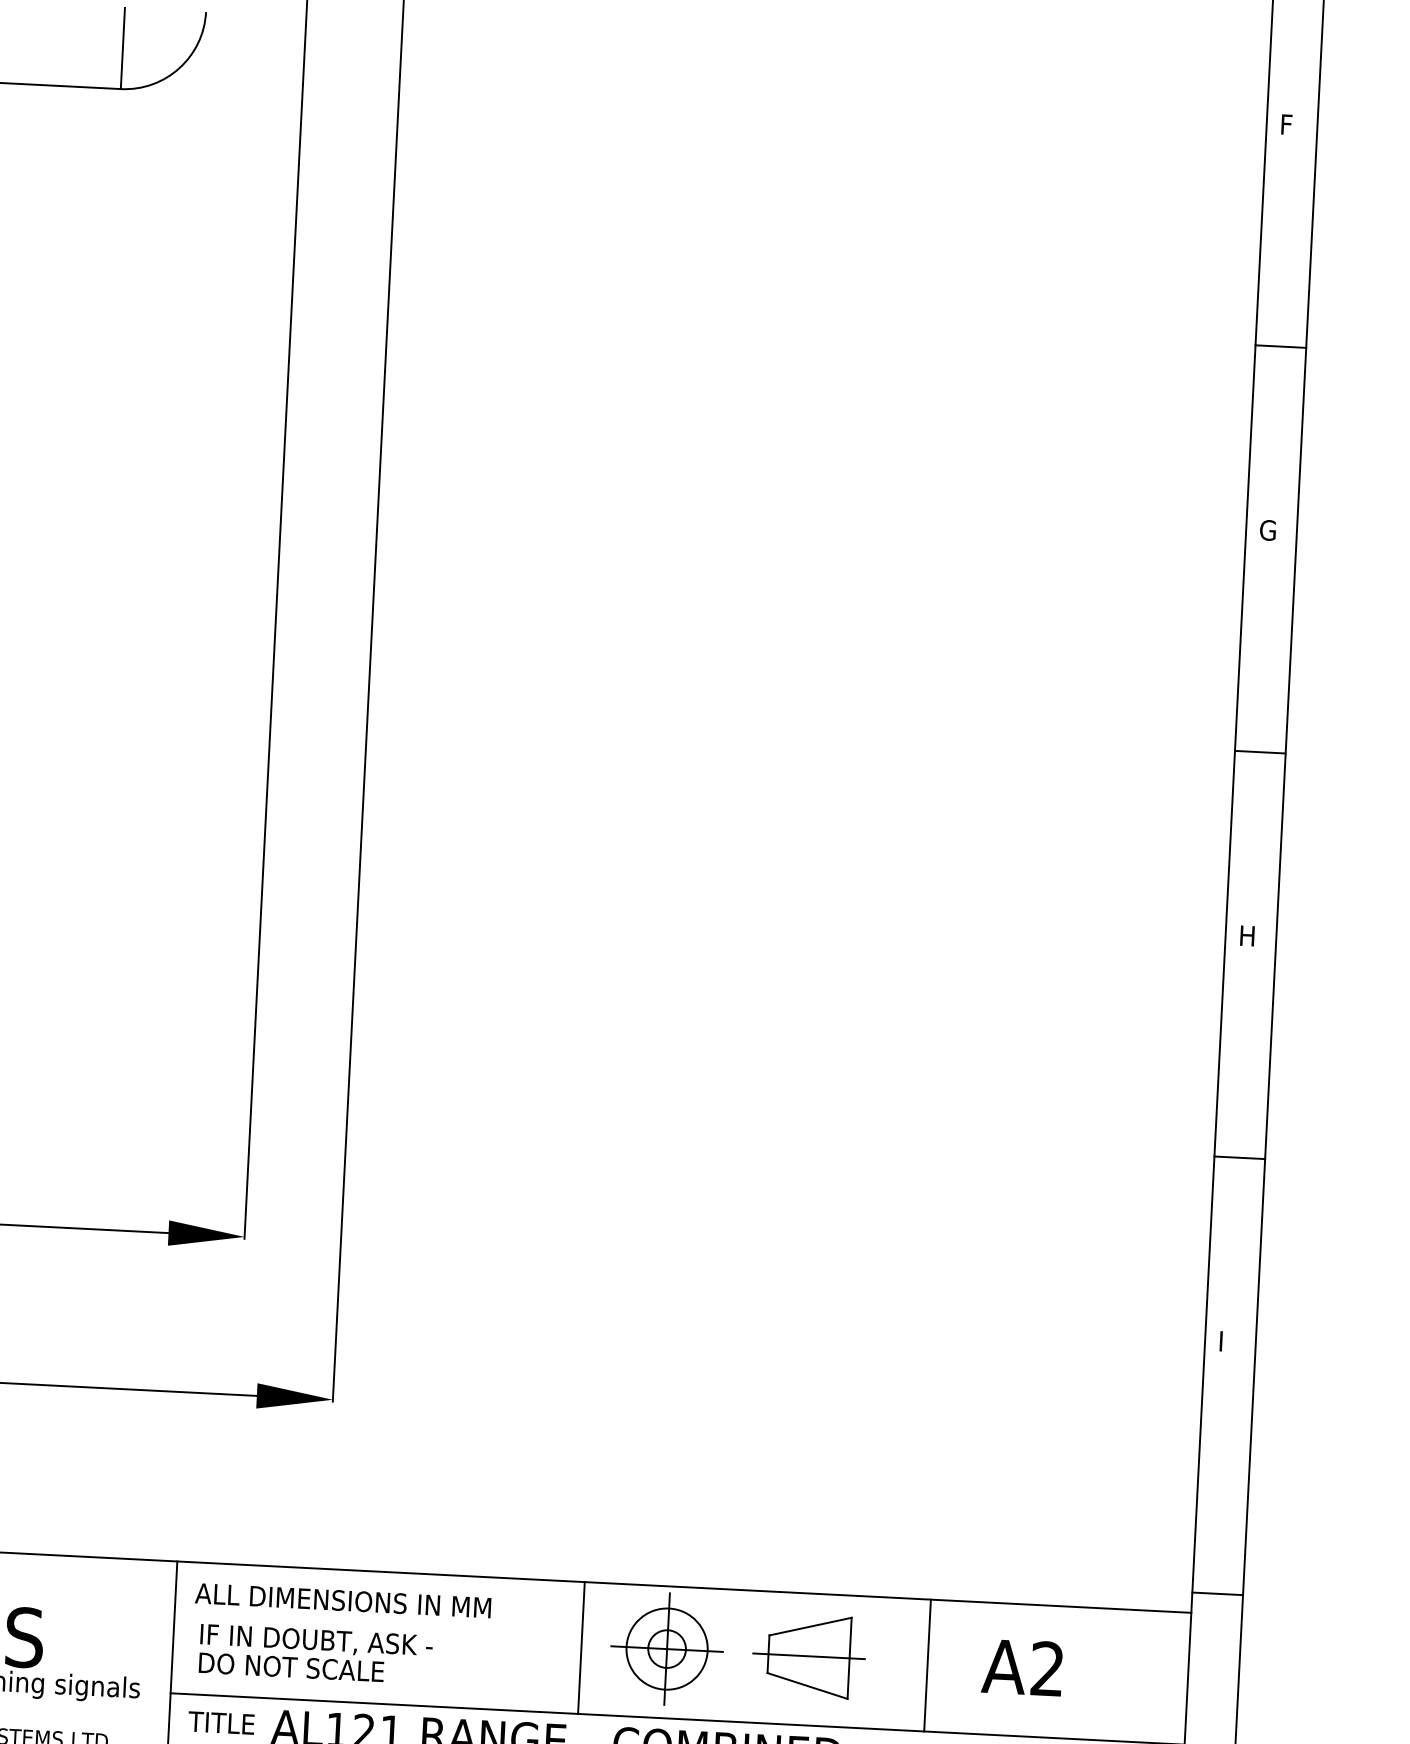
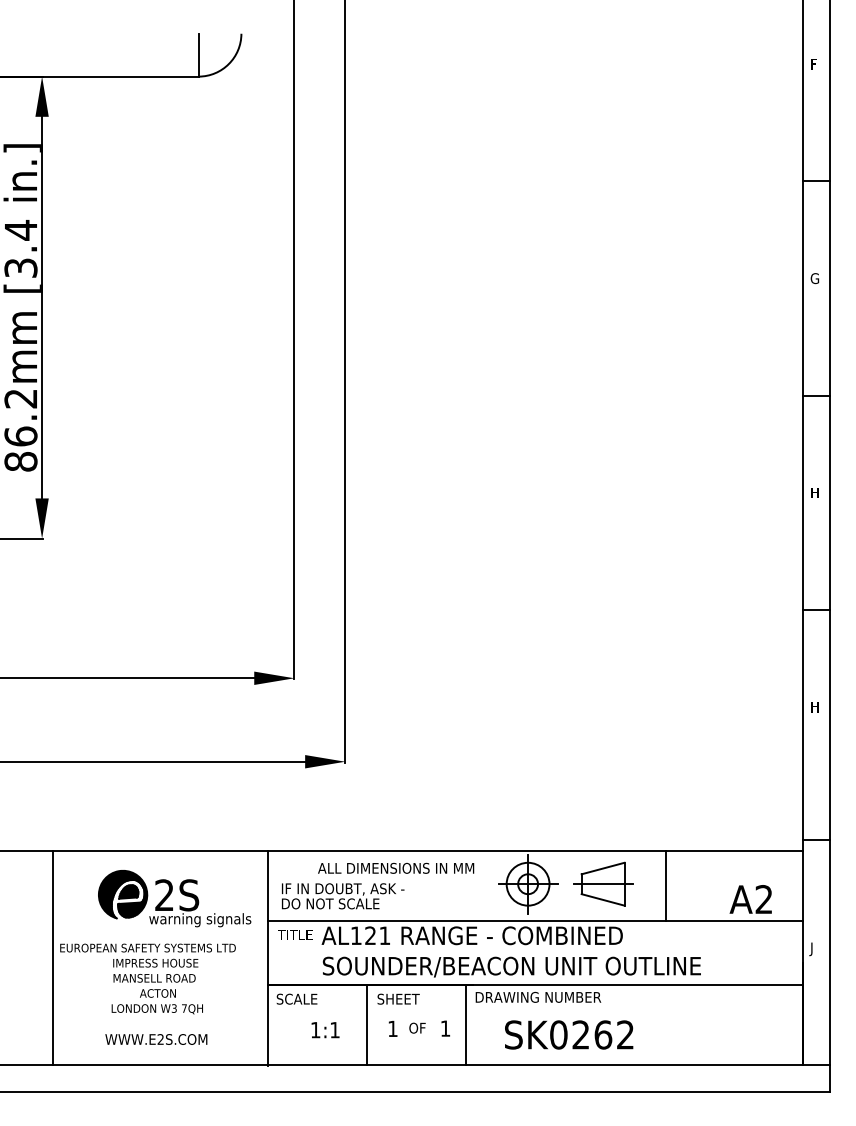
text: (1227, 1342) -> (815, 707), I -> H
text: (344, 1599) -> (396, 867), moved
line: (580, 1647) -> (482, 885), removed
text: (1021, 1667) -> (750, 899), moved

